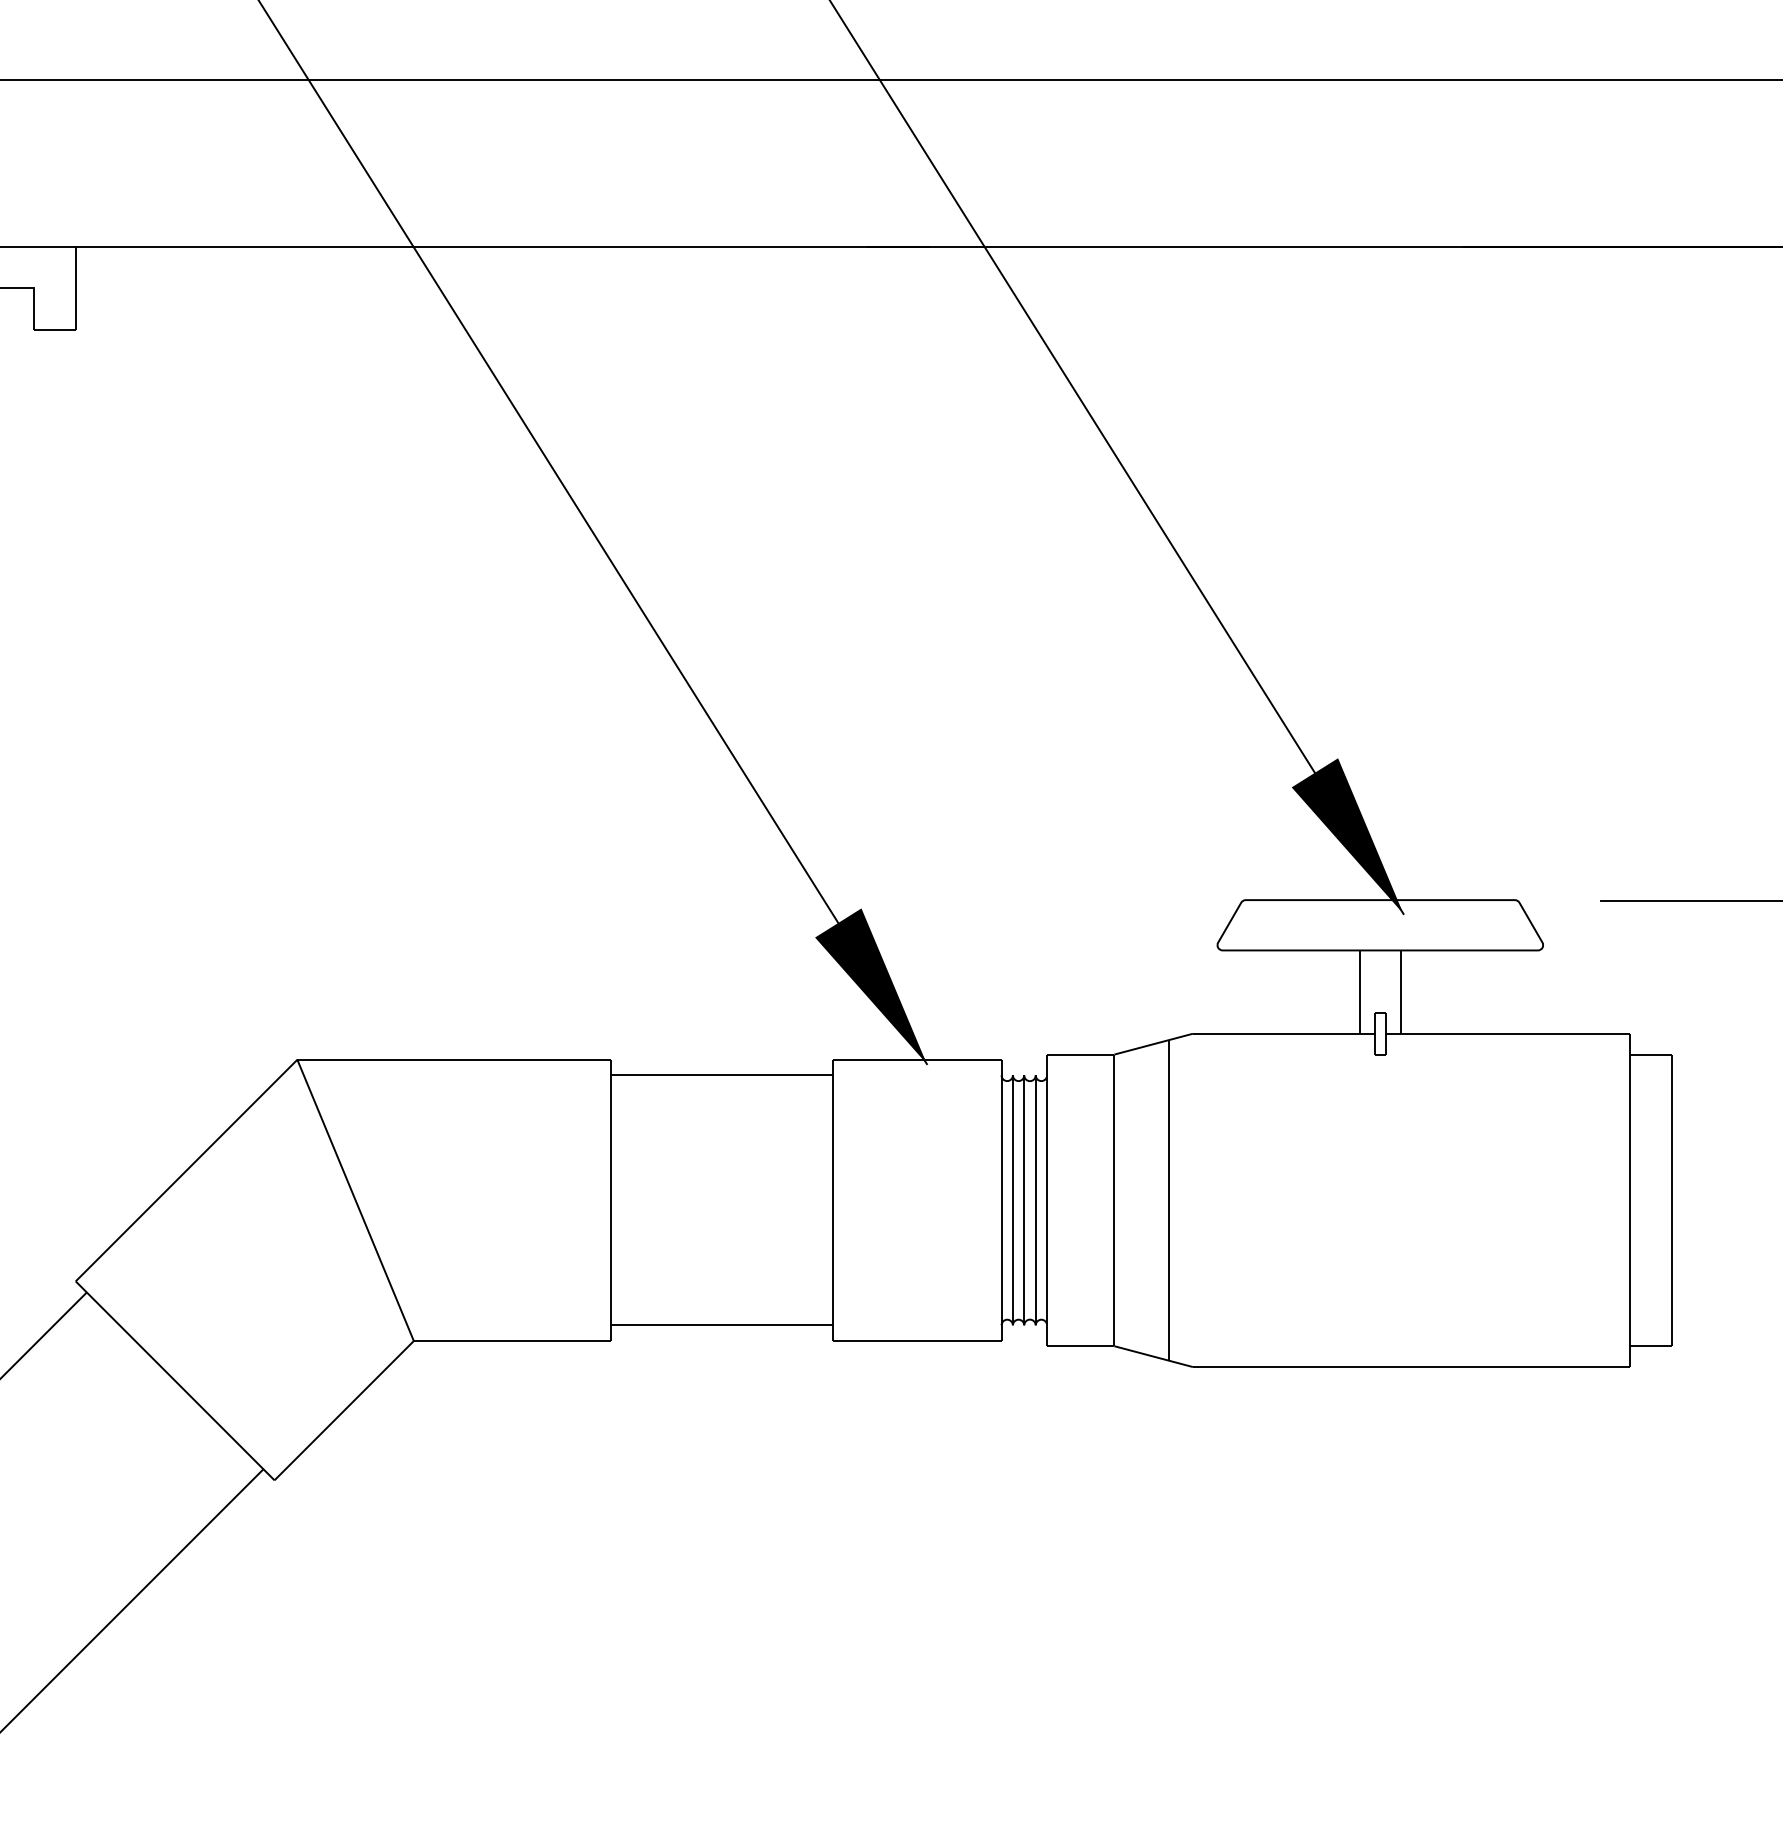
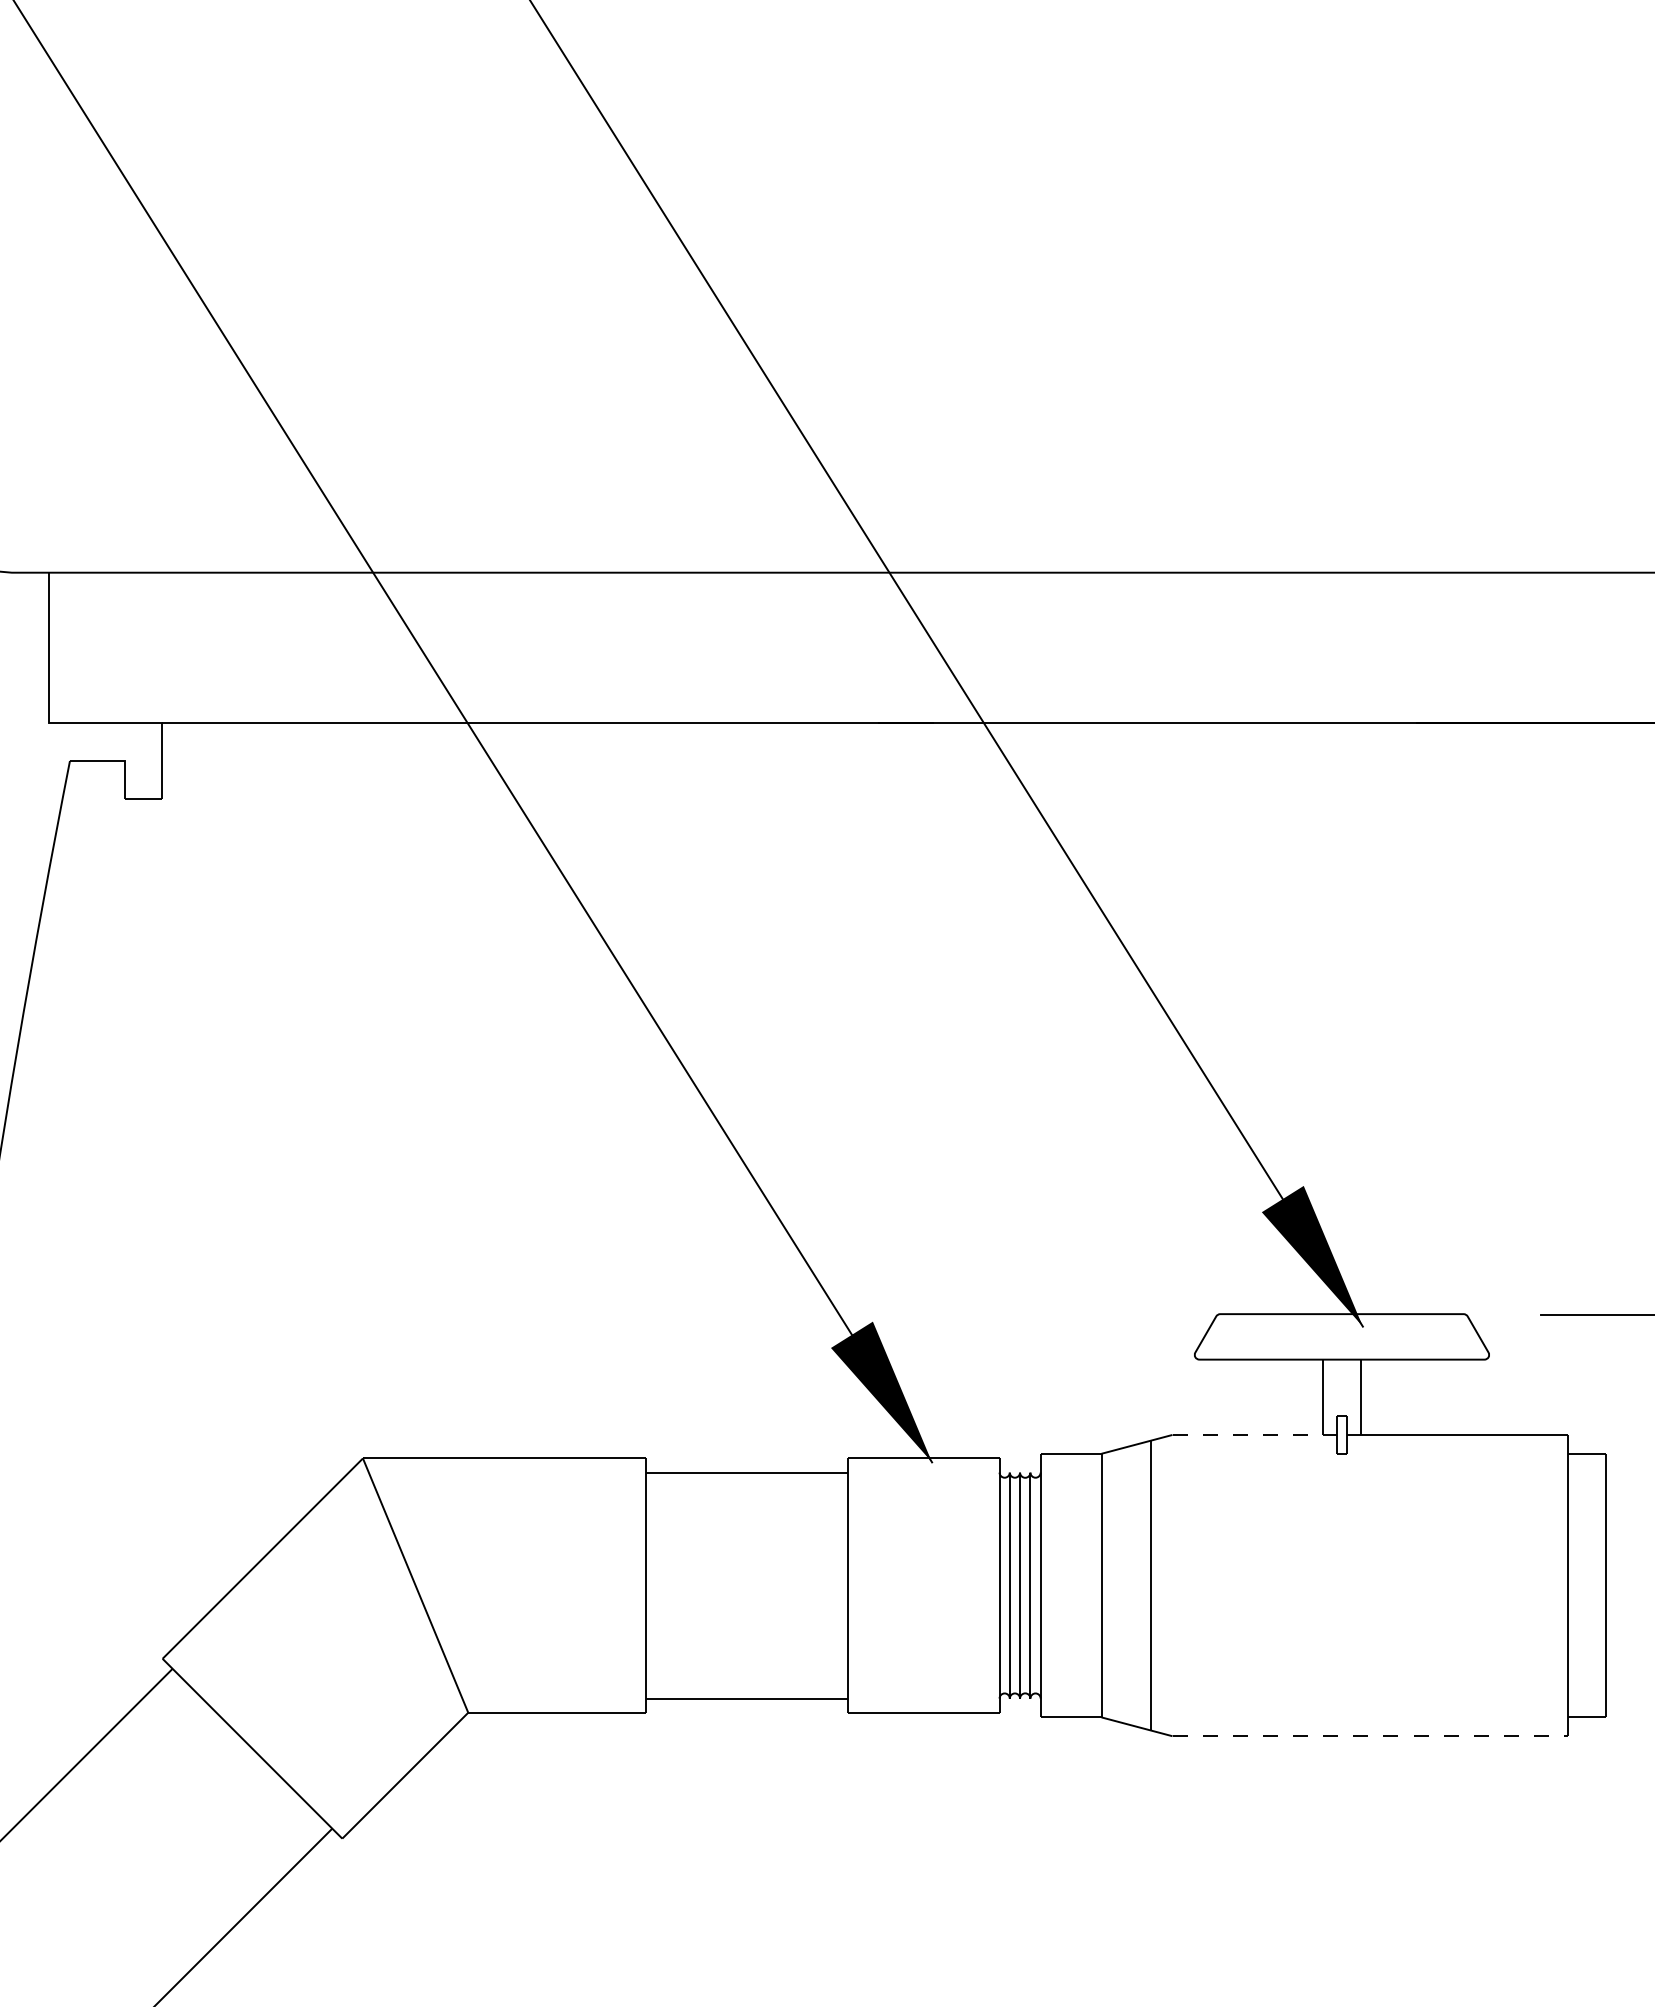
line: (1284, 1033) -> (1255, 1434), solid -> dashed
line: (1411, 1367) -> (1370, 1736), solid -> dashed

